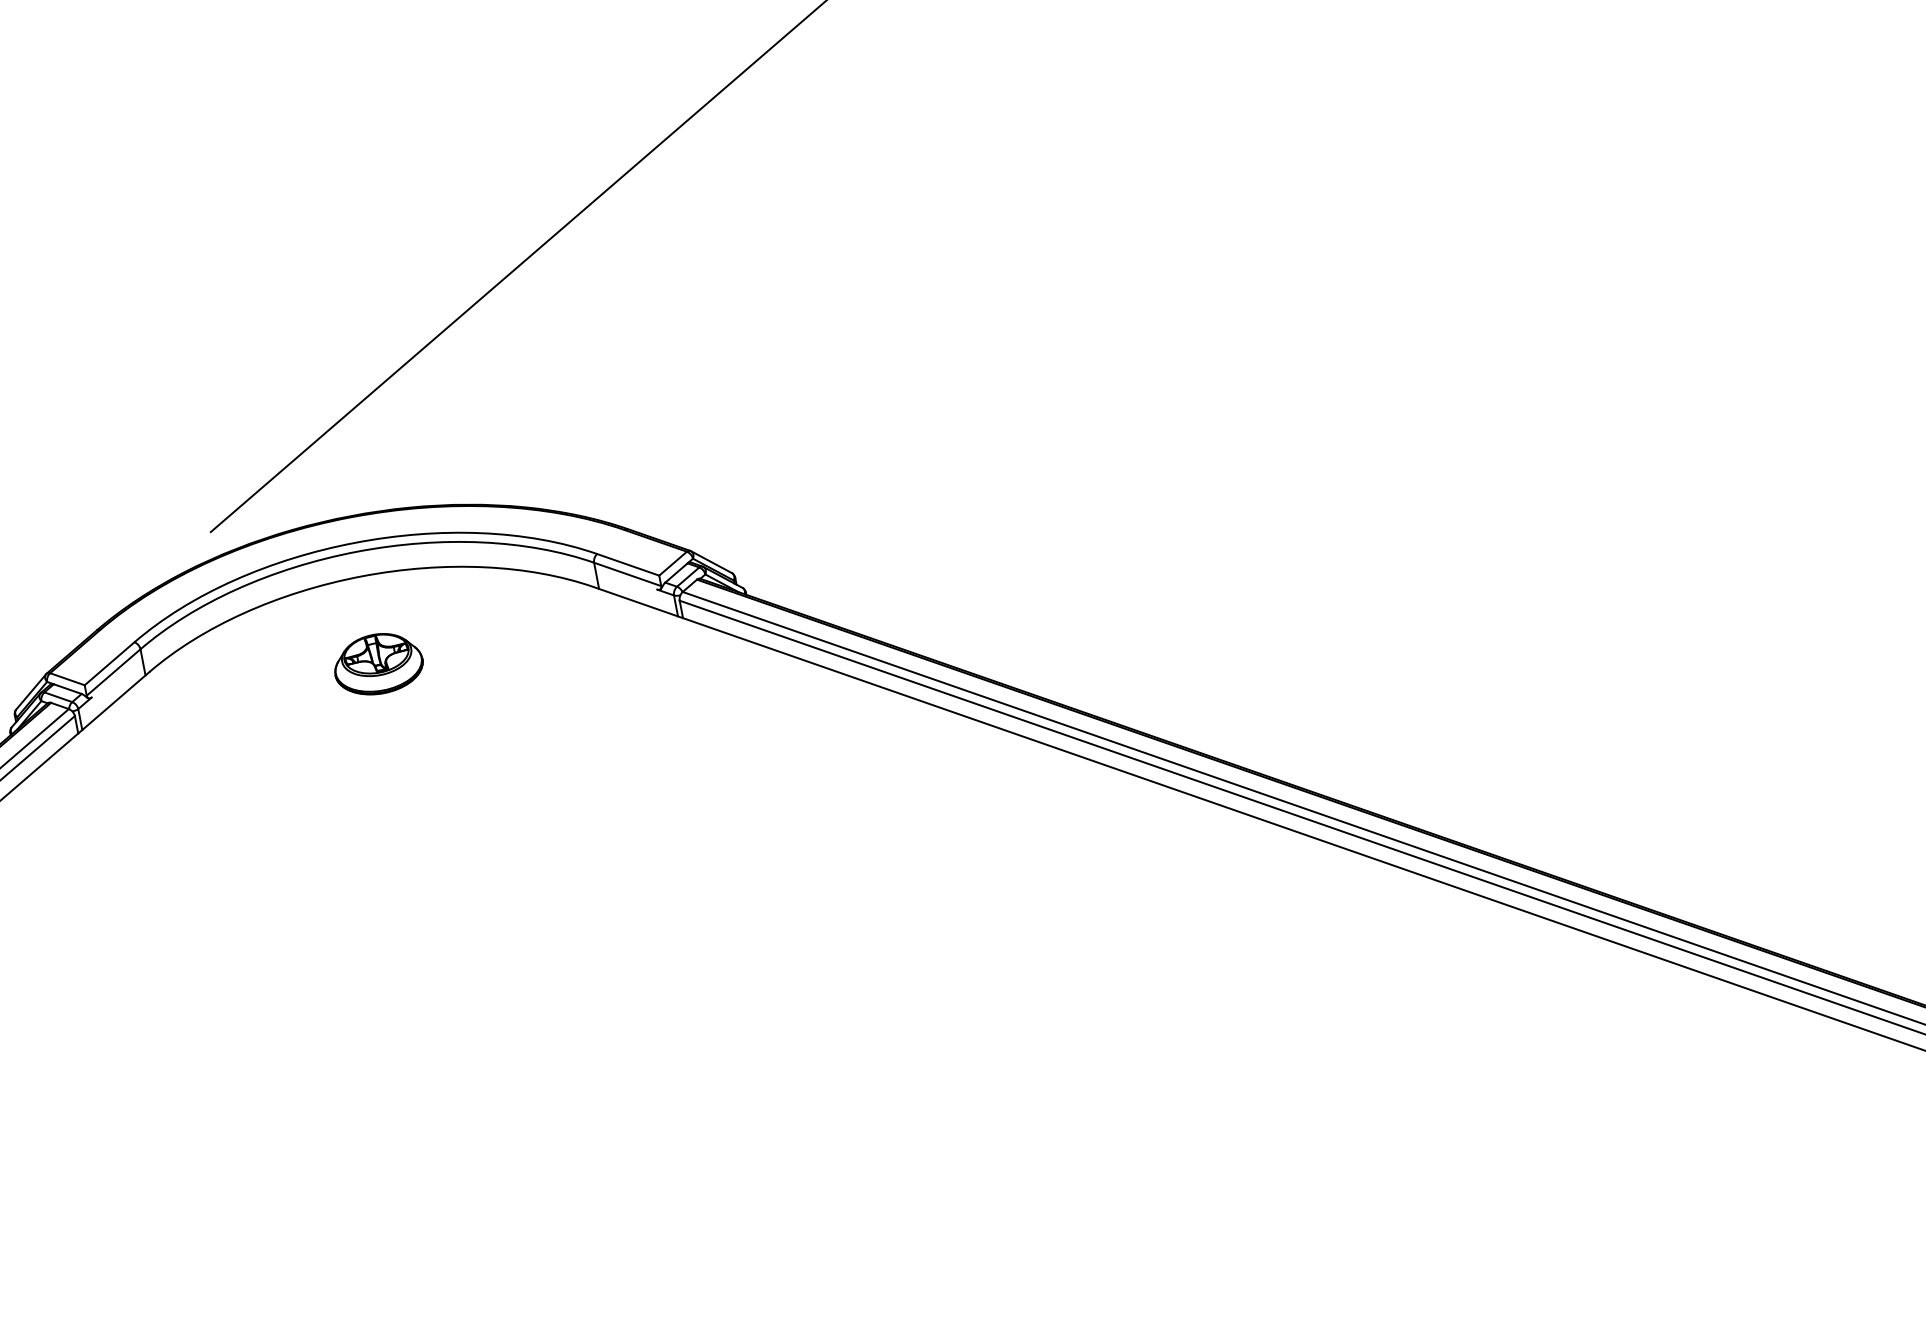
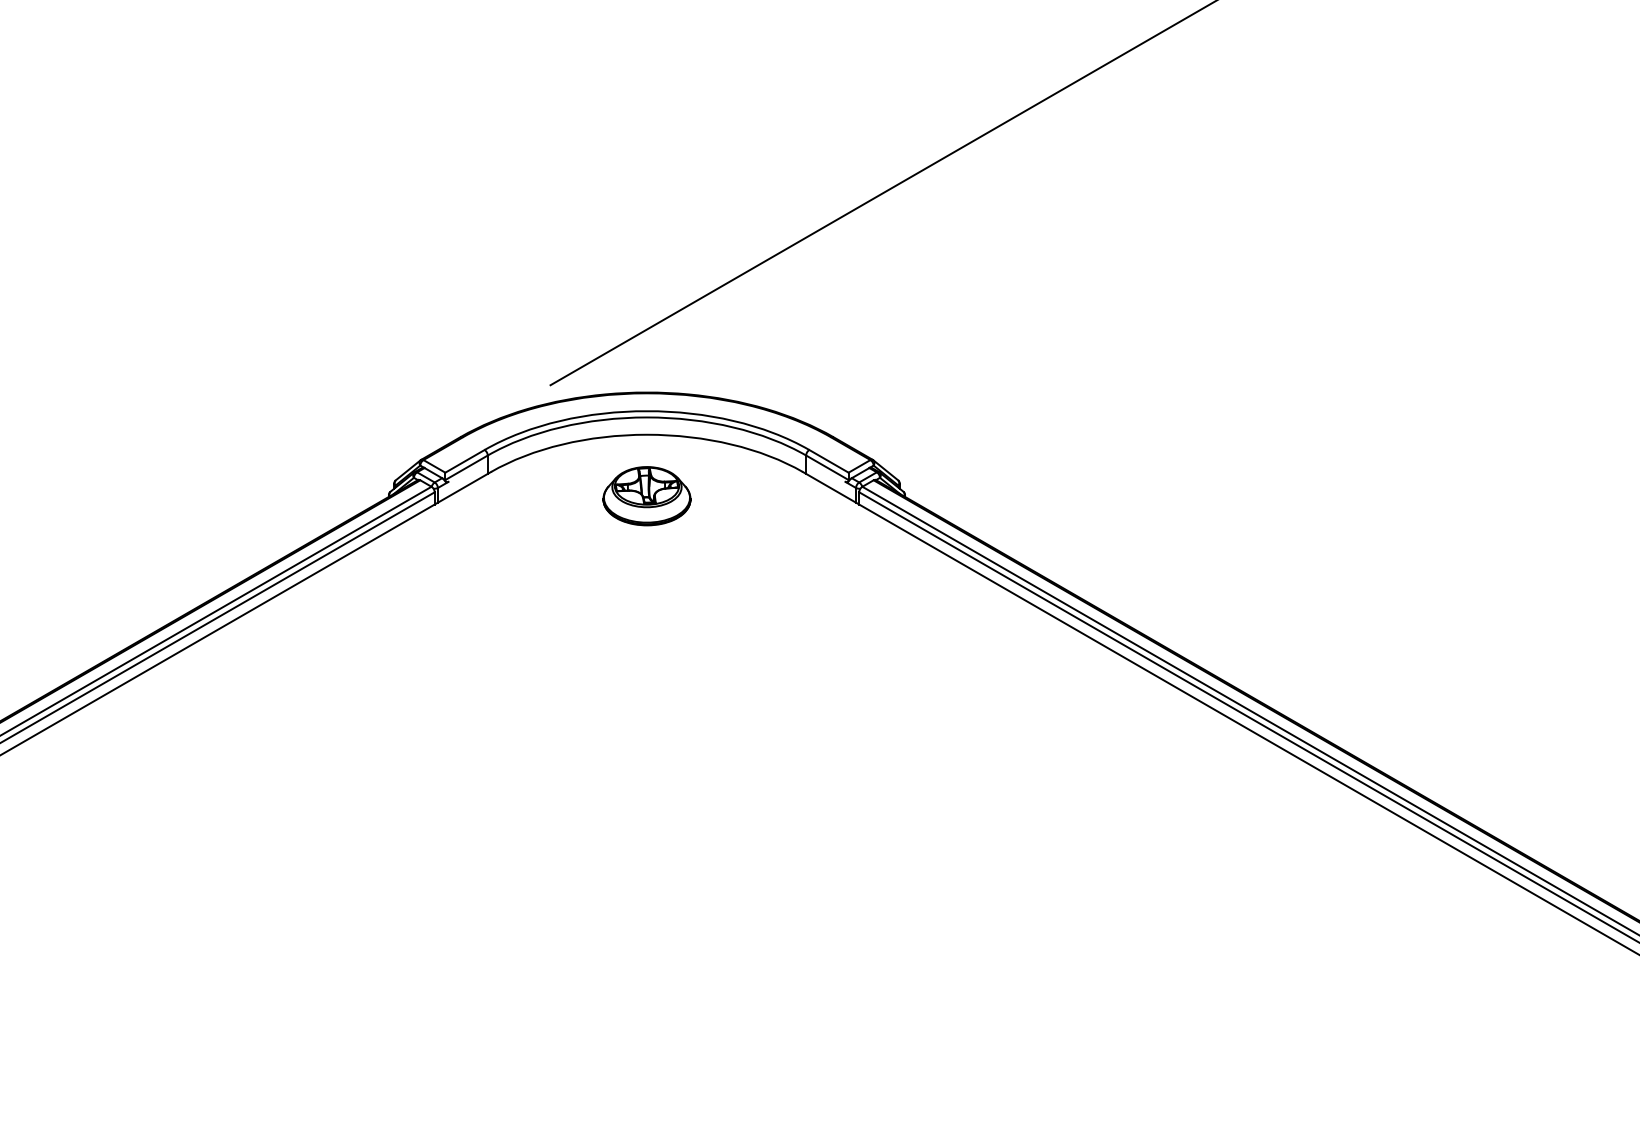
part: (377, 664) -> (646, 496), size x1.43

